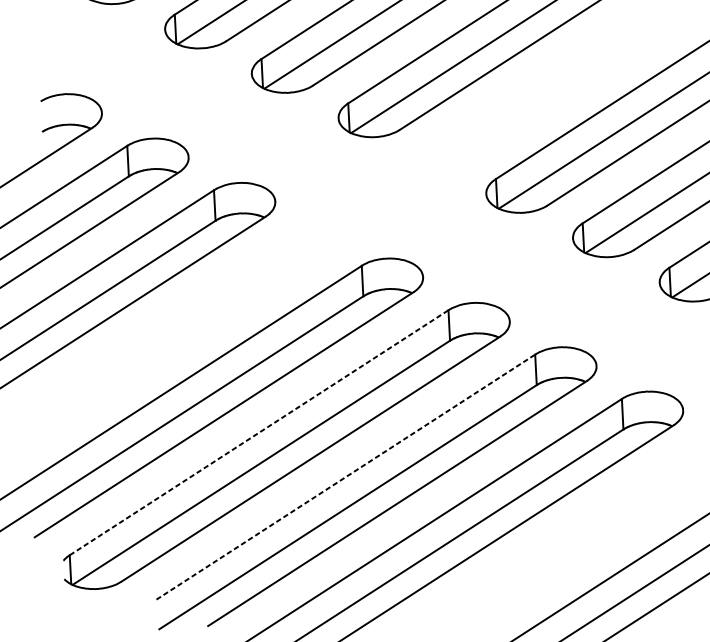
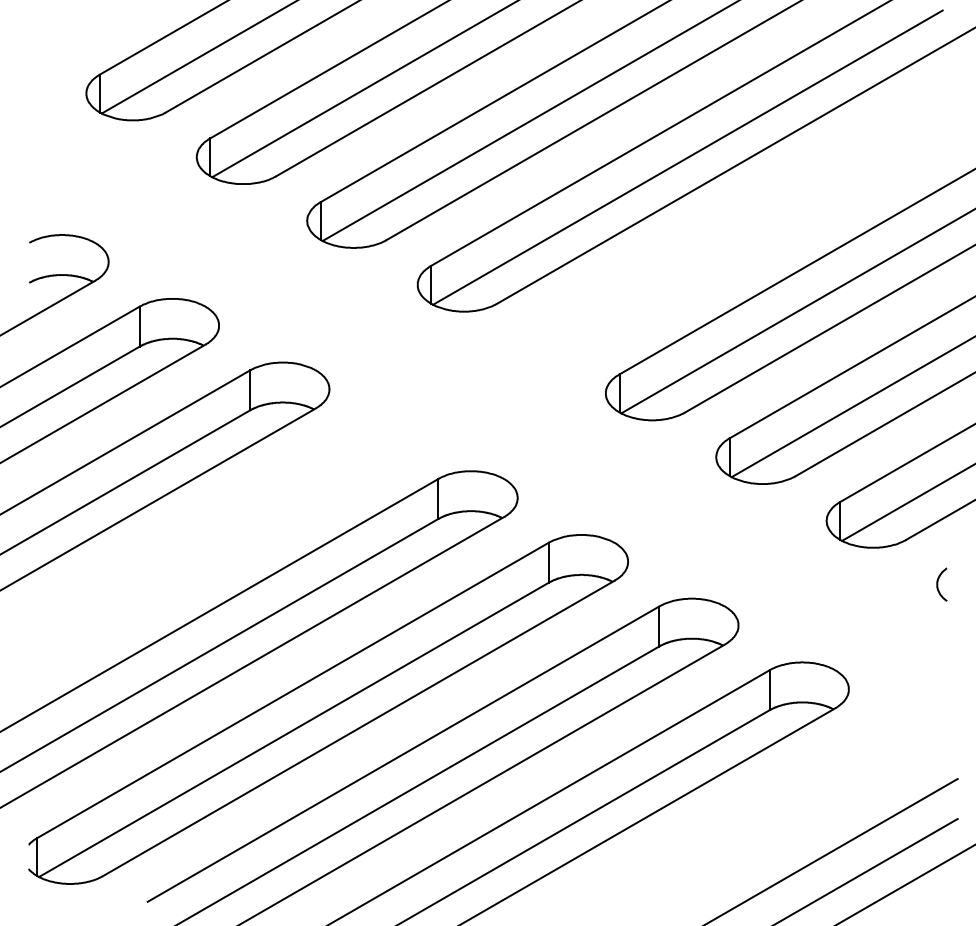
line: (259, 432) -> (293, 690), dashed -> solid
line: (345, 476) -> (403, 753), dashed -> solid

